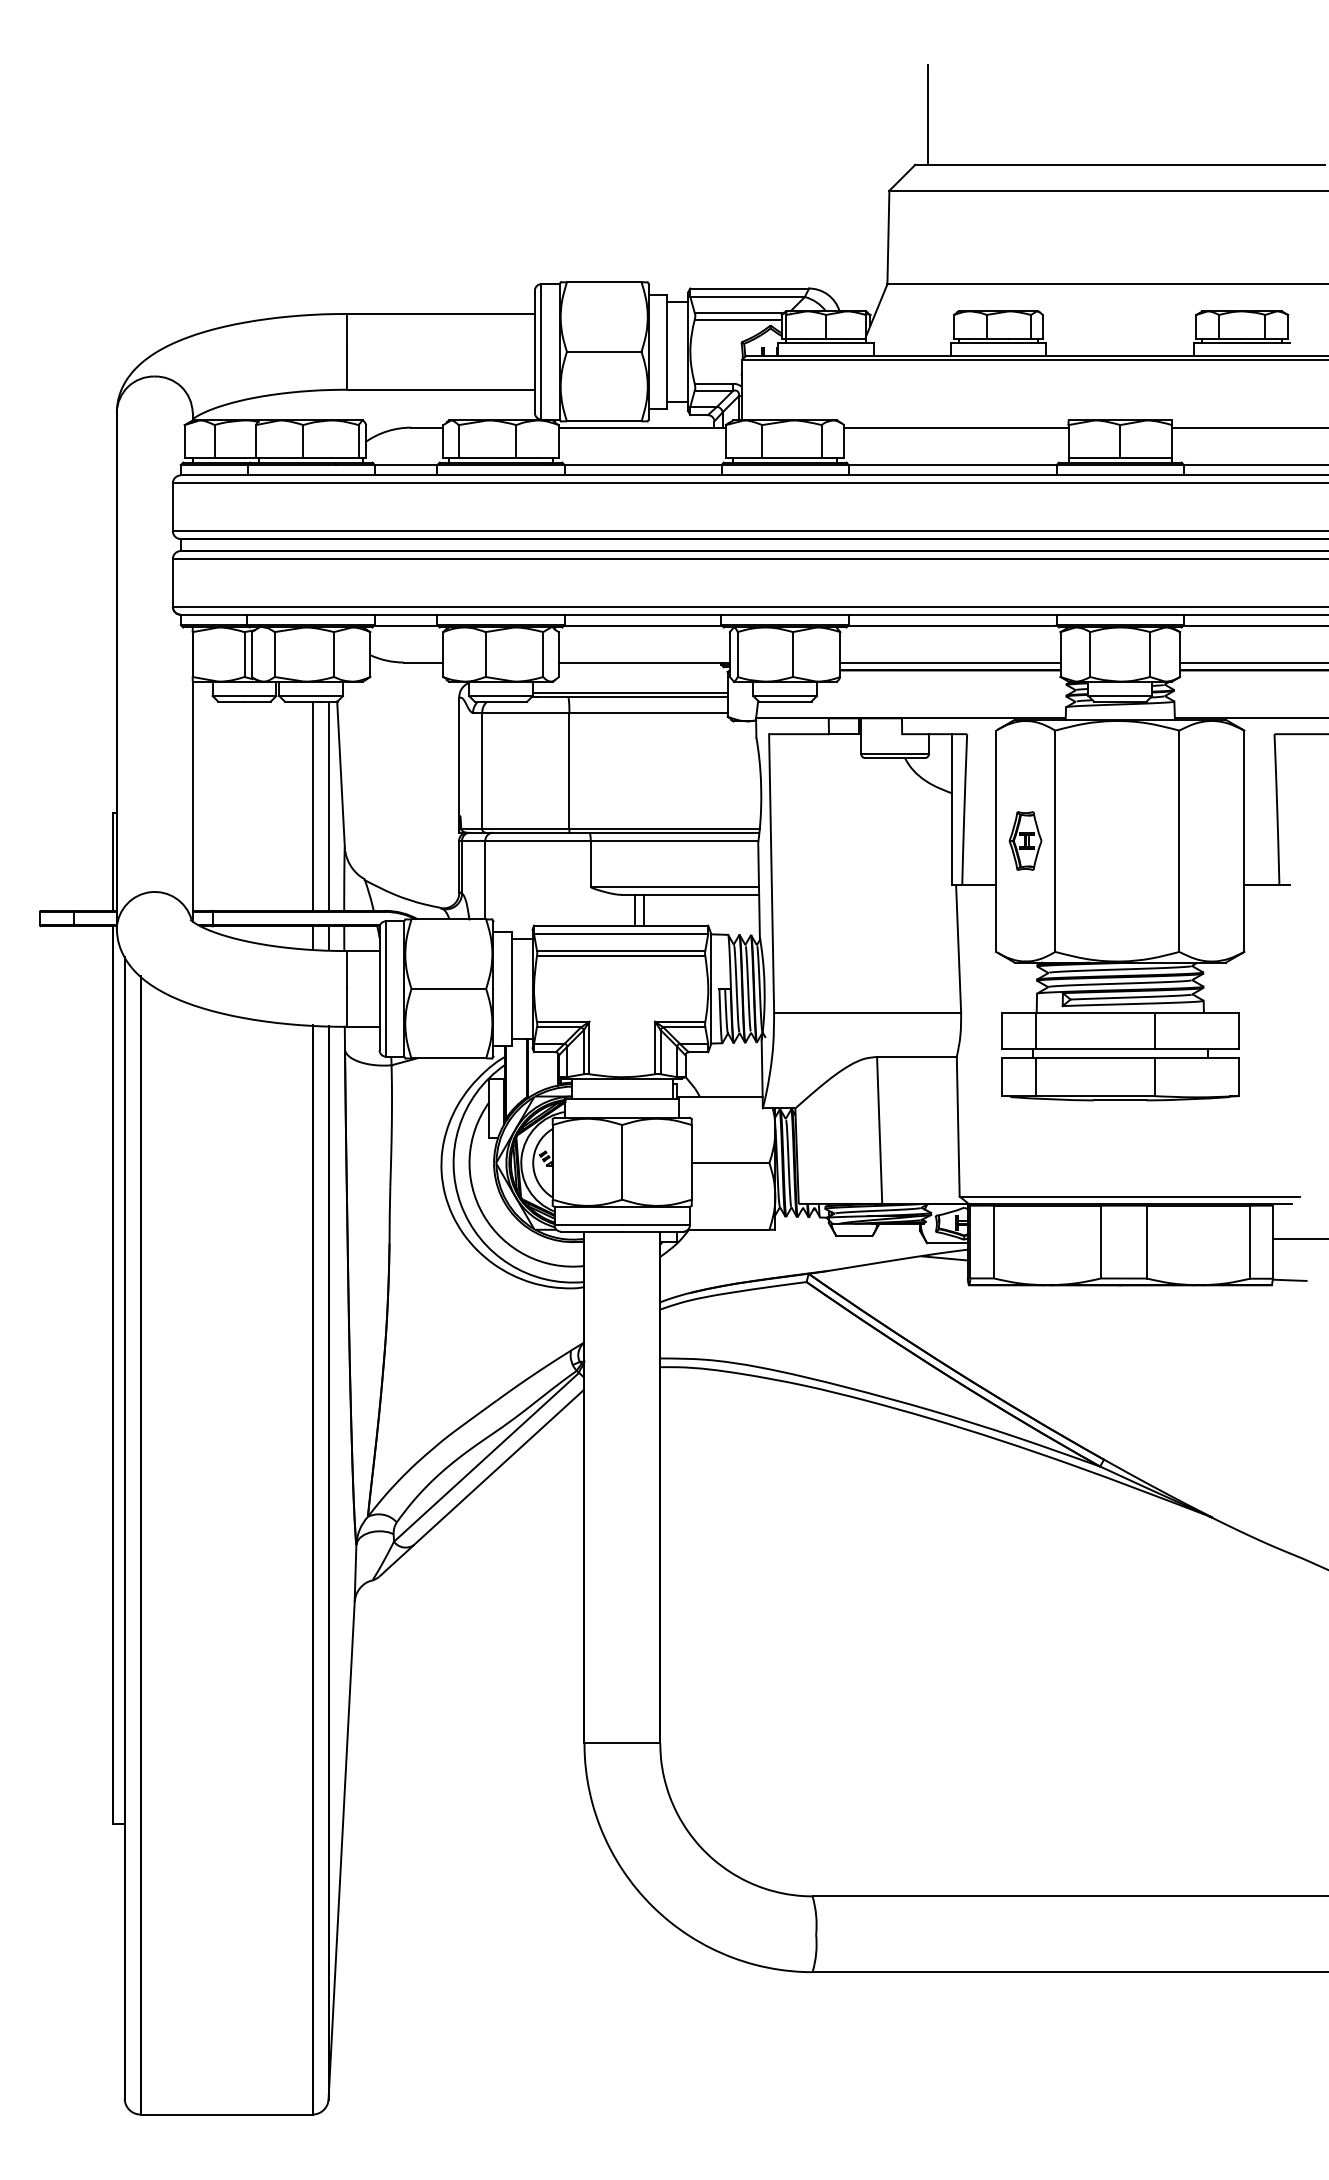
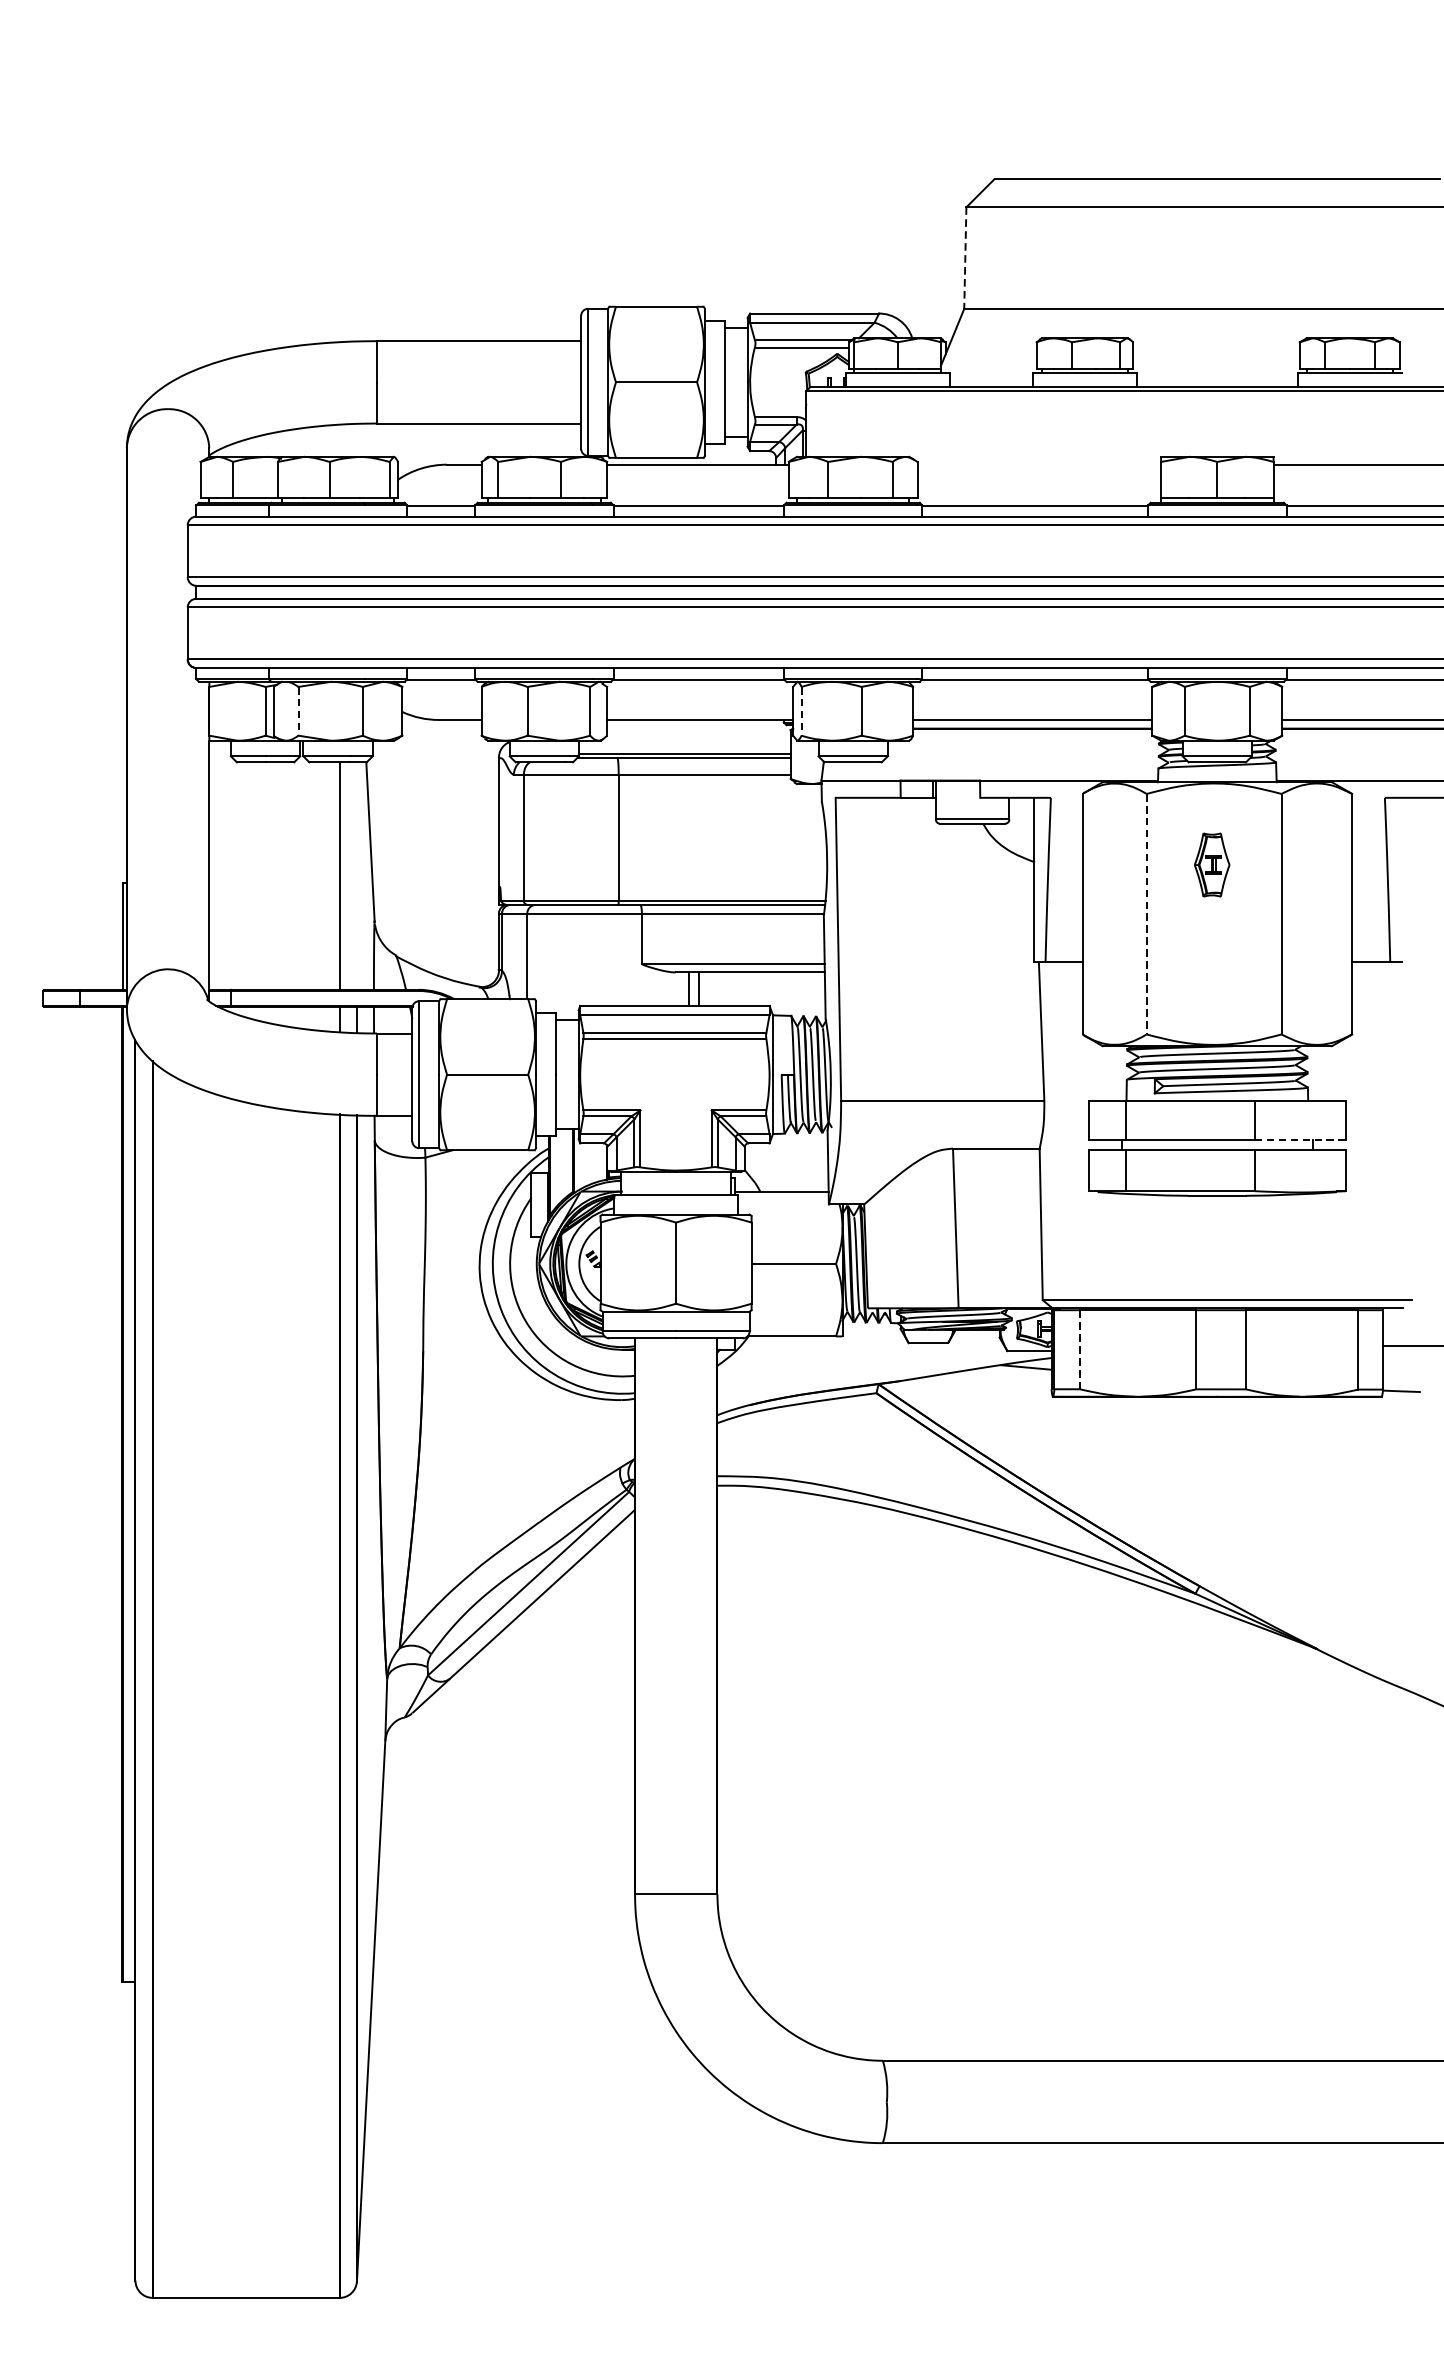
line: (928, 114) -> (1008, 124), removed
line: (888, 237) -> (965, 258), solid -> dashed
line: (956, 427) -> (1039, 464), removed
line: (274, 655) -> (298, 712), solid -> dashed
line: (737, 655) -> (801, 712), solid -> dashed
line: (328, 805) -> (356, 875), removed
part: (1025, 840) -> (1212, 864), moved
line: (1055, 841) -> (1146, 914), solid -> dashed
line: (1196, 1048) -> (1300, 1139), solid -> dashed
line: (993, 1242) -> (1079, 1350), solid -> dashed

